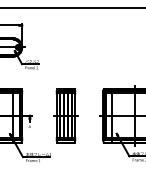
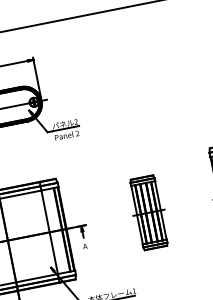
part: (65, 115) -> (147, 212), size x0.7

